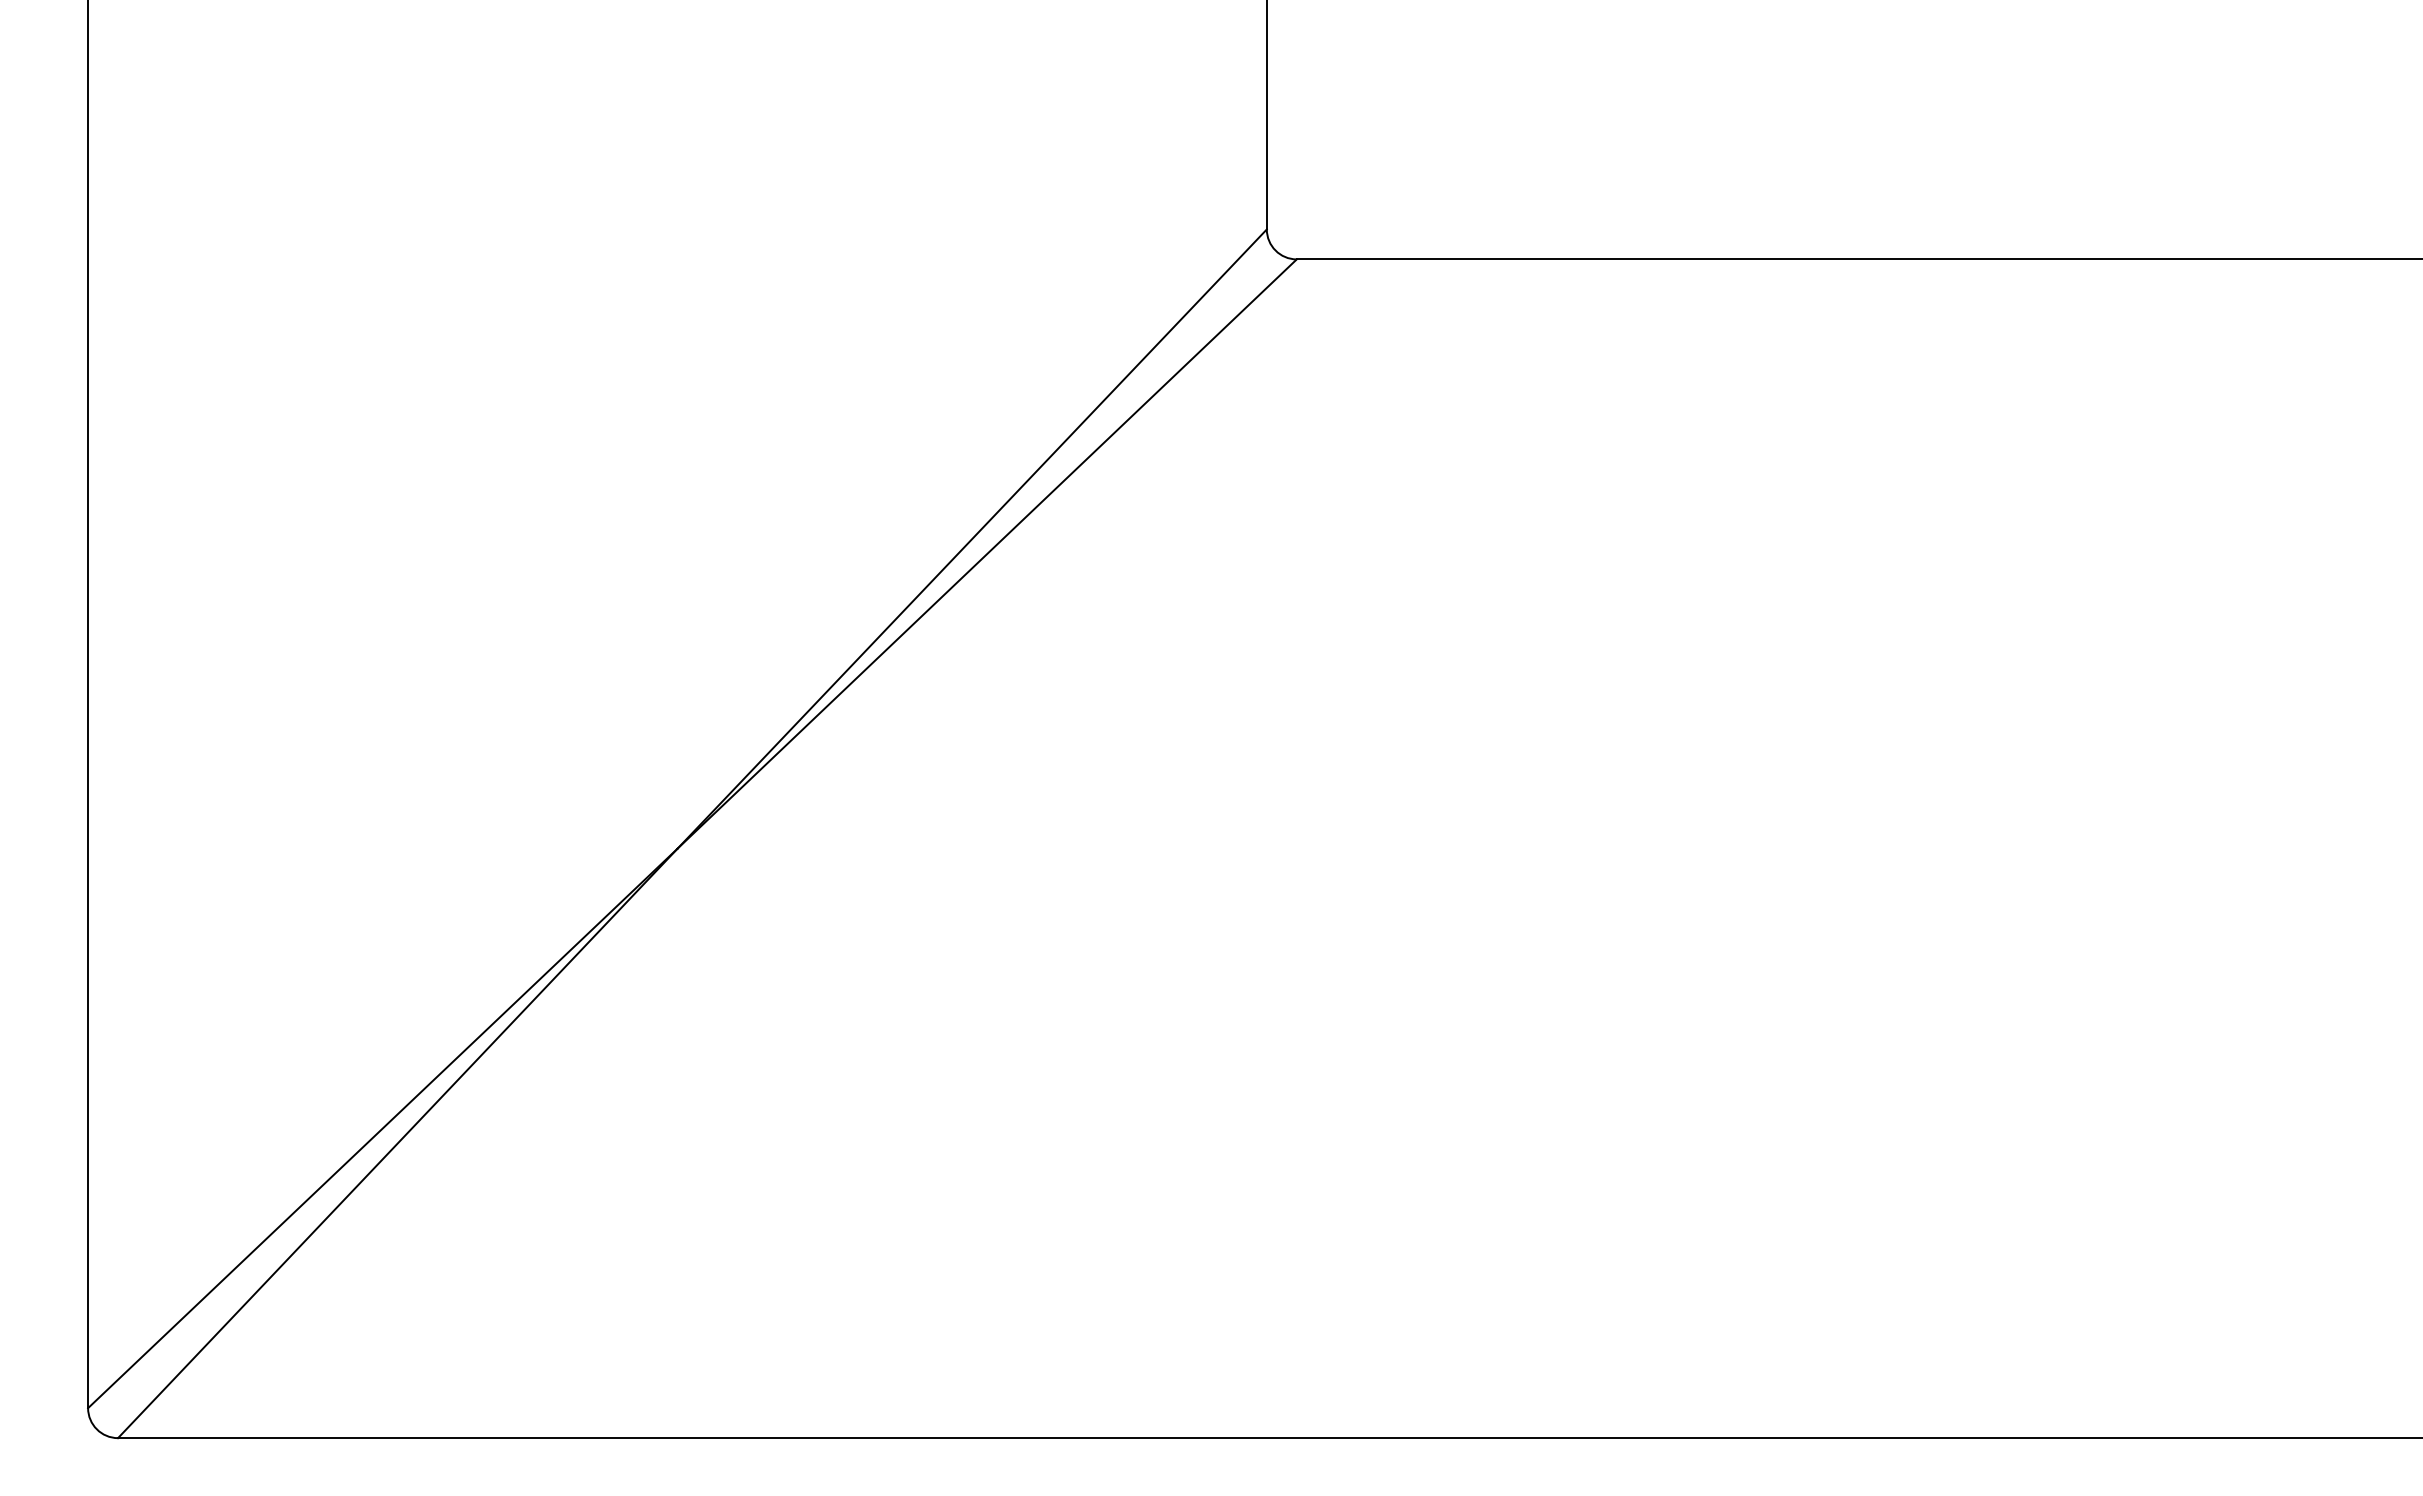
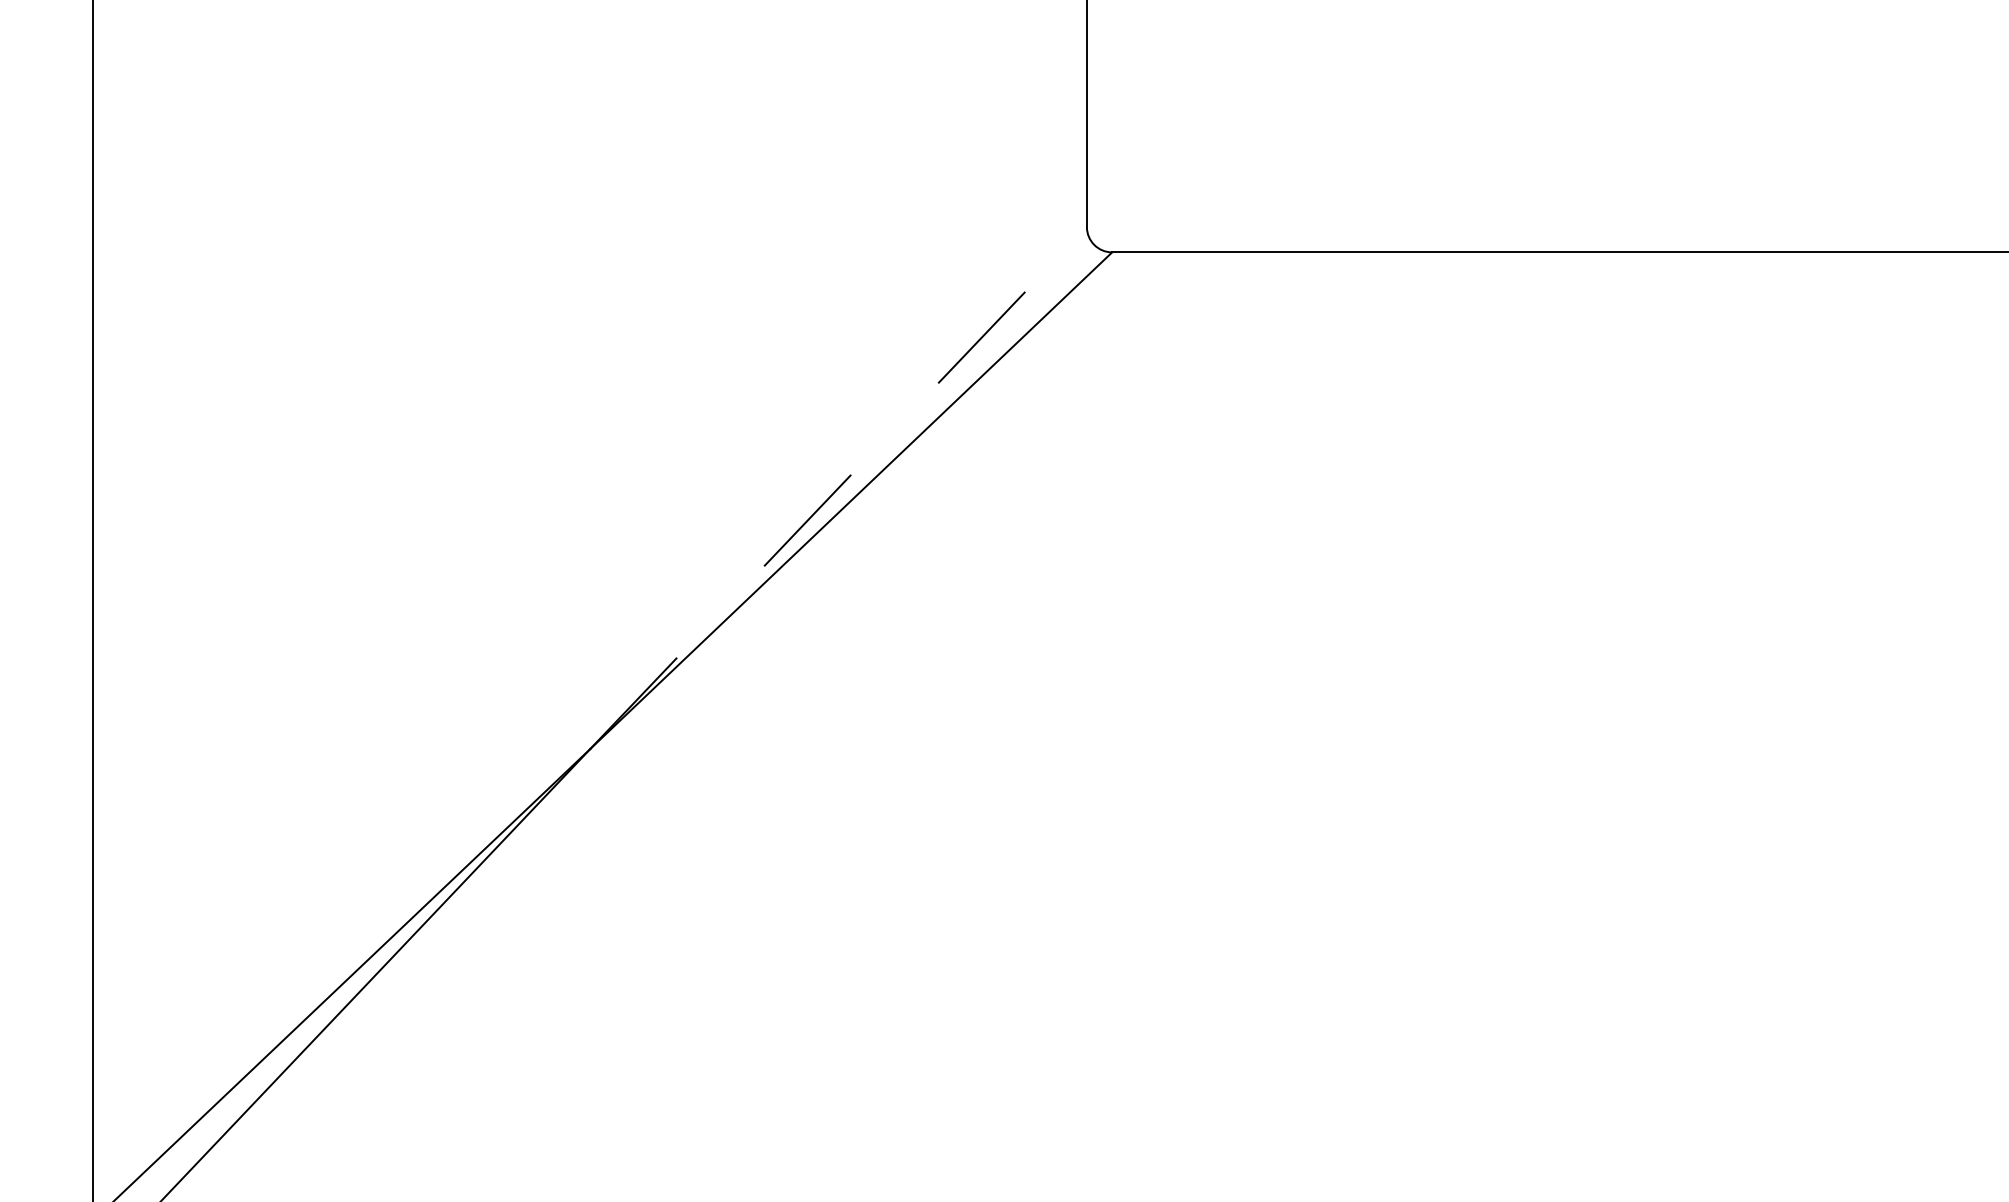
line: (972, 538) -> (838, 487), solid -> dashed

